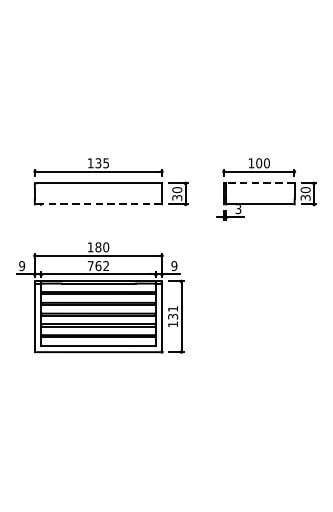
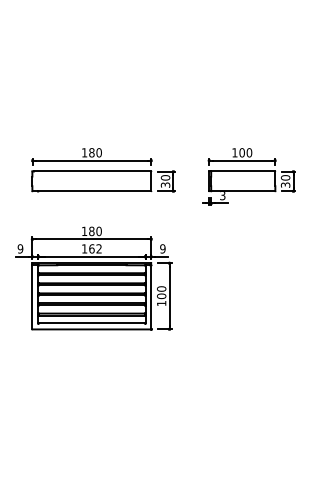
text: (102, 162) -> (95, 152), 135 -> 180
line: (260, 183) -> (243, 171), dashed -> solid
line: (101, 204) -> (94, 191), dashed -> solid
text: (90, 265) -> (84, 248), 762 -> 162
text: (172, 312) -> (161, 292), 131 -> 100

